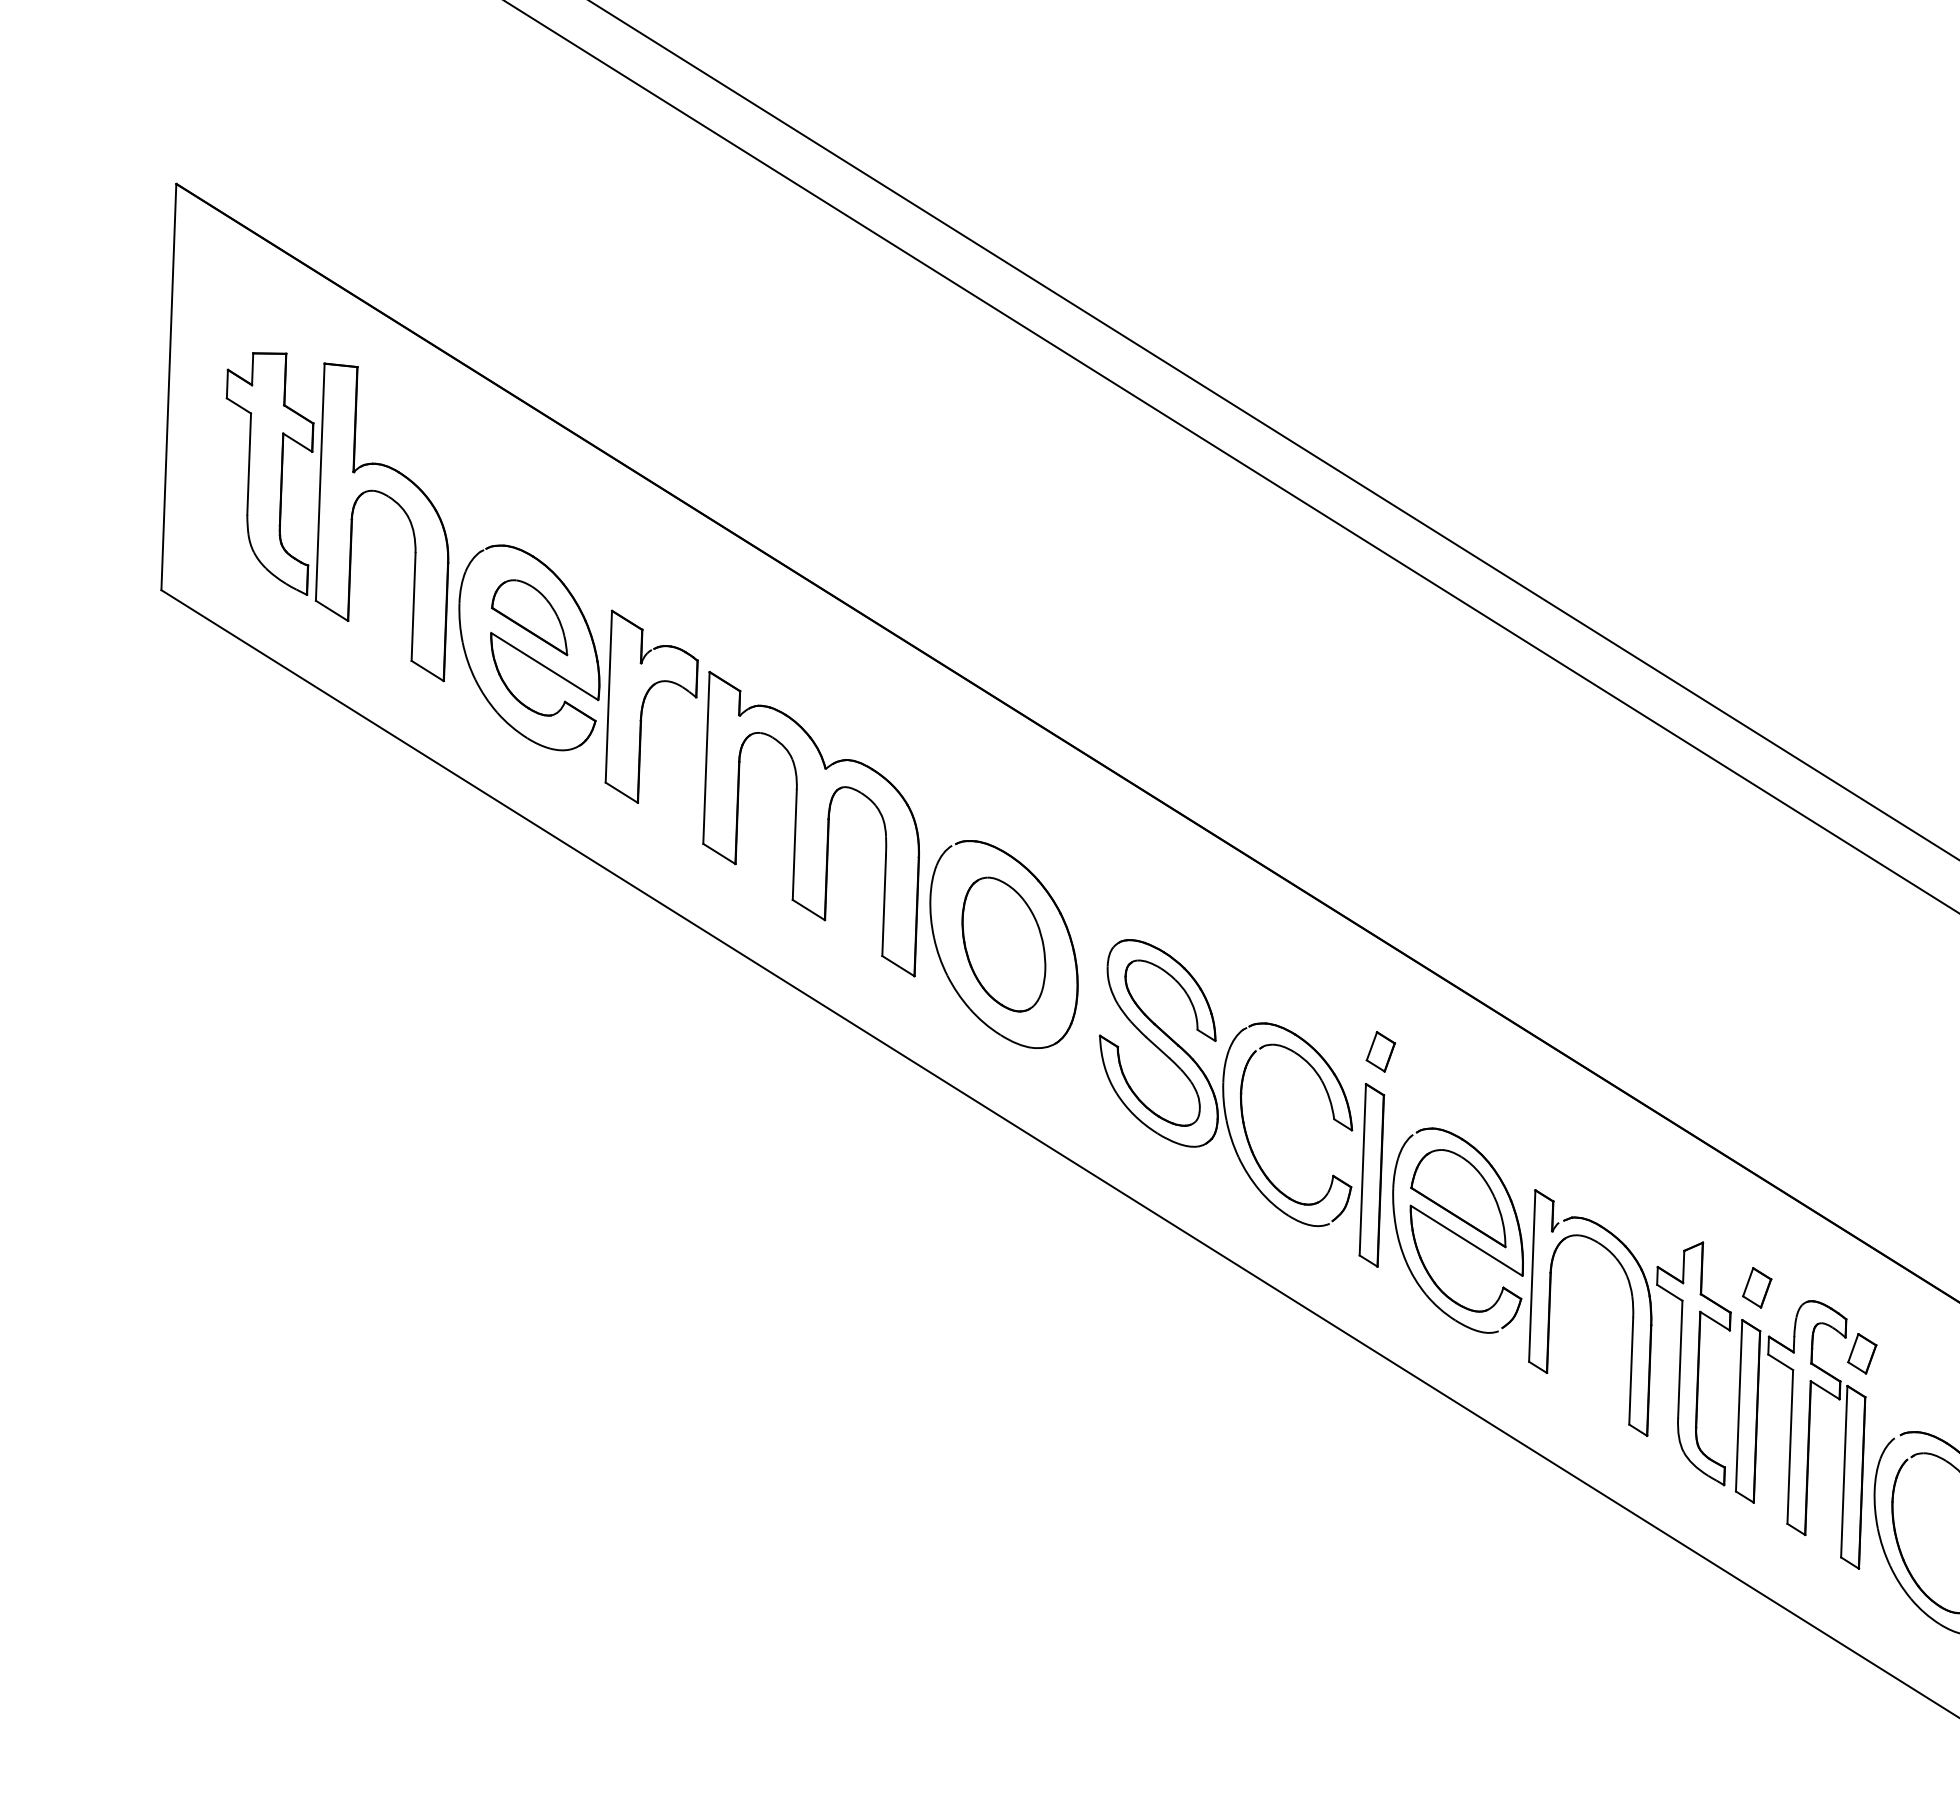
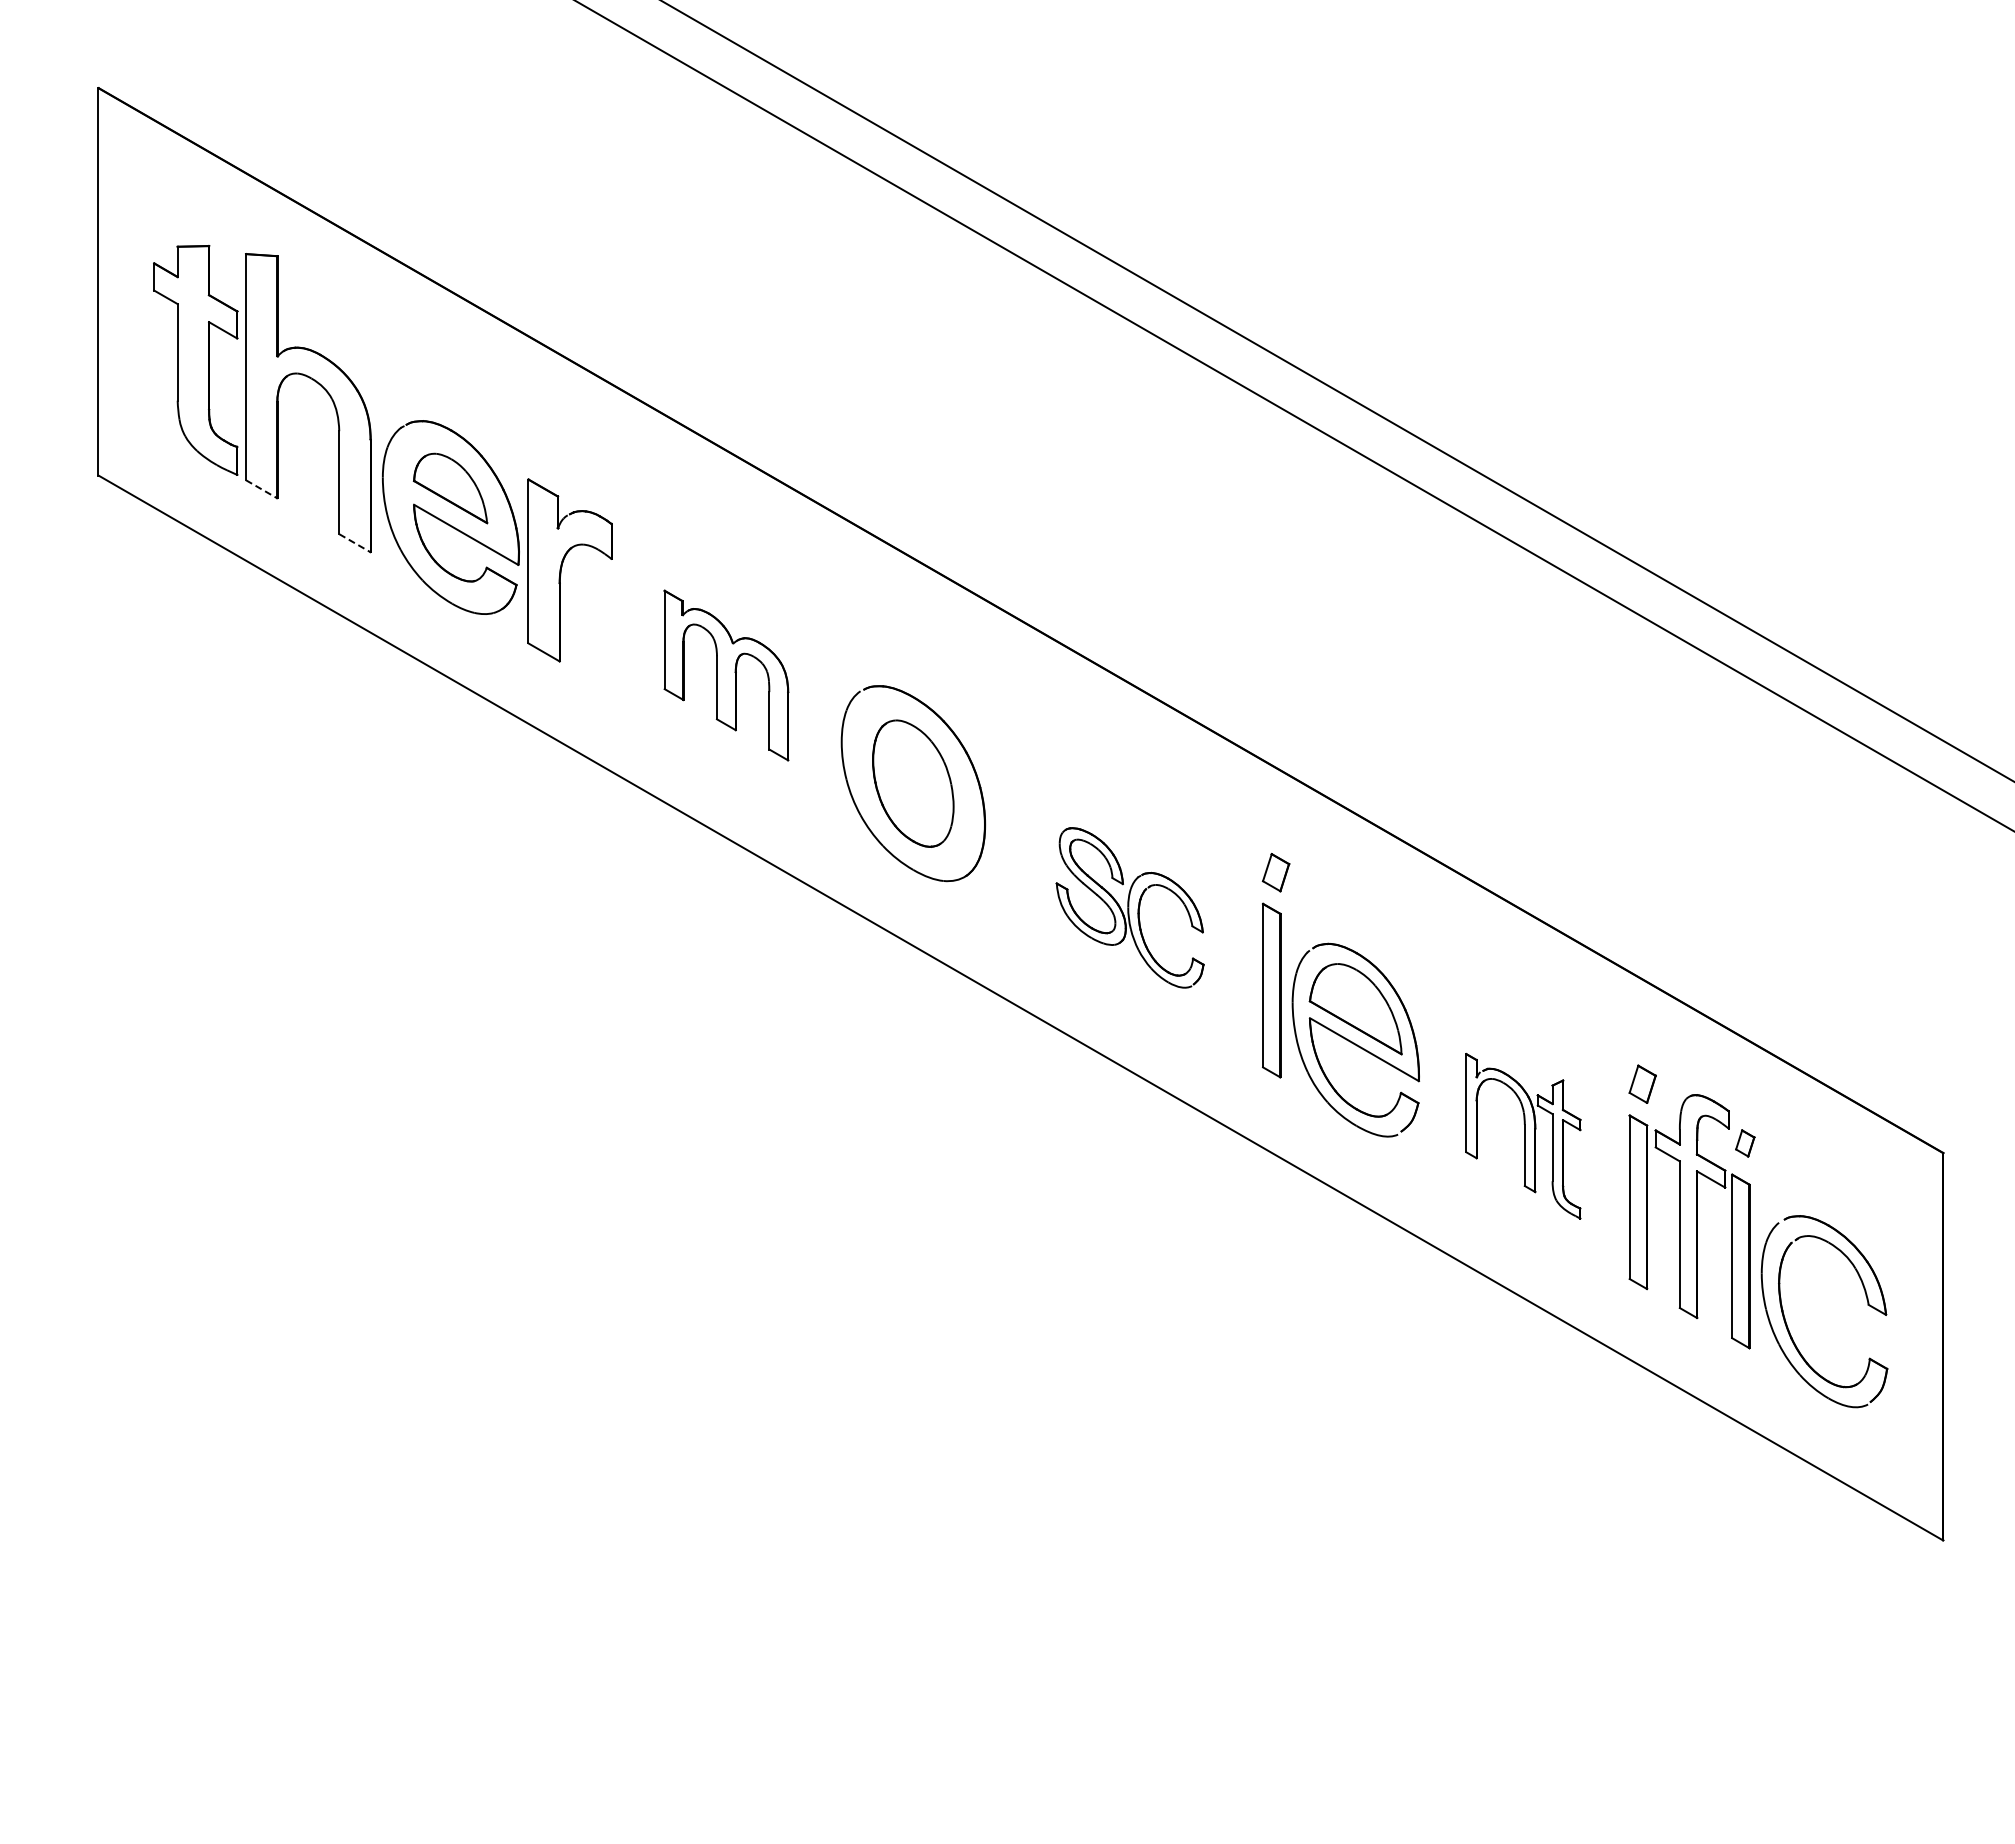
line: (332, 611) -> (262, 489), solid -> dashed
line: (428, 671) -> (355, 543), solid -> dashed
part: (812, 823) -> (726, 675), size x0.6
part: (1225, 1082) -> (1129, 907), size x0.6
part: (1630, 1337) -> (1523, 1136), size x0.6
part: (1862, 1353) -> (1745, 1143), size x0.7

